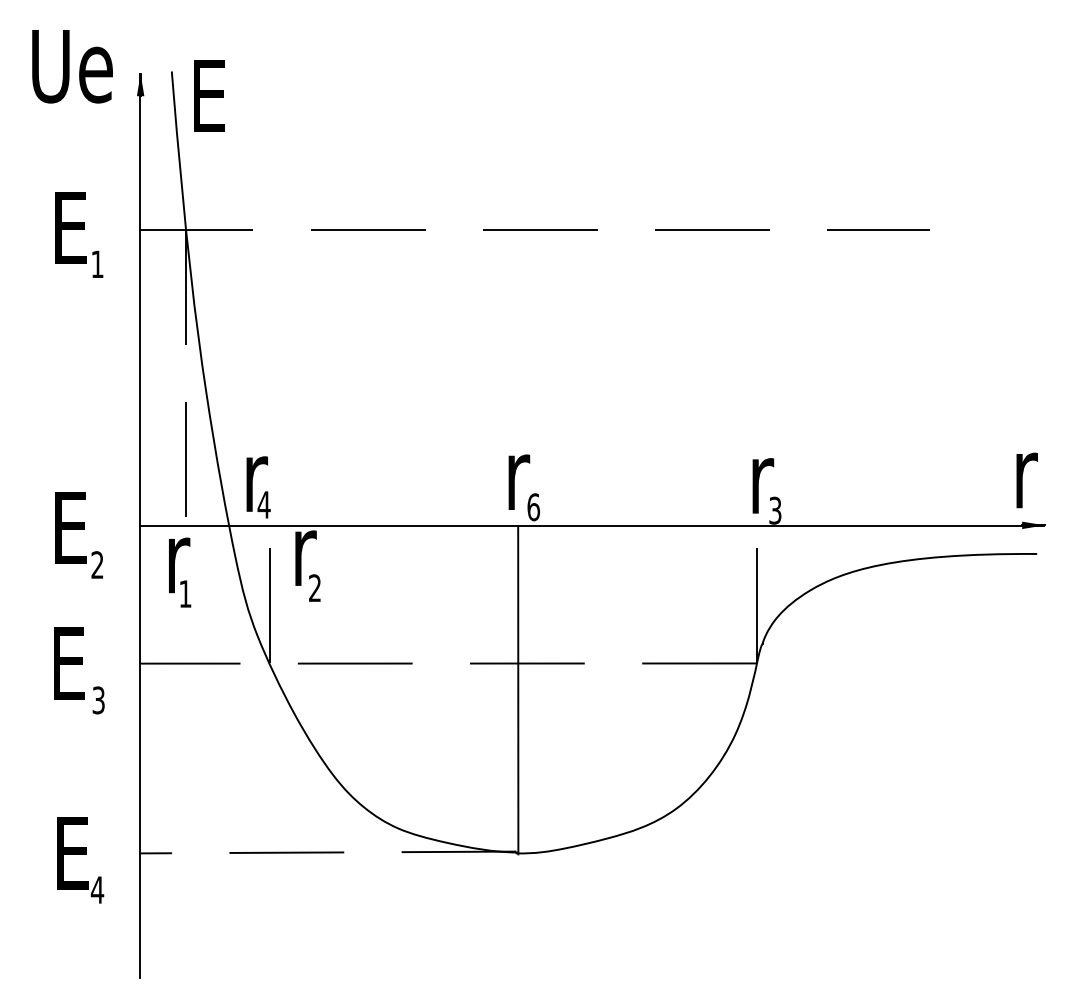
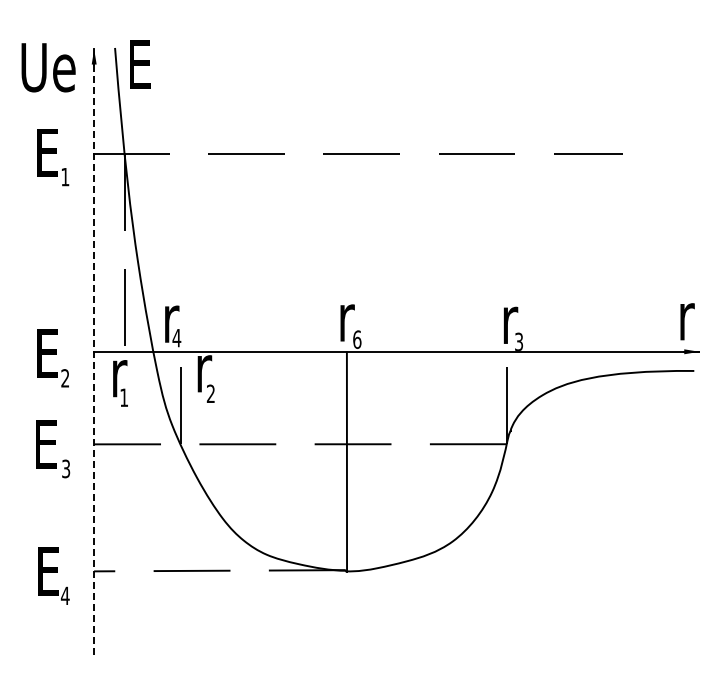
text: (72, 66) -> (48, 67), moved
line: (141, 524) -> (94, 351), solid -> dashed

